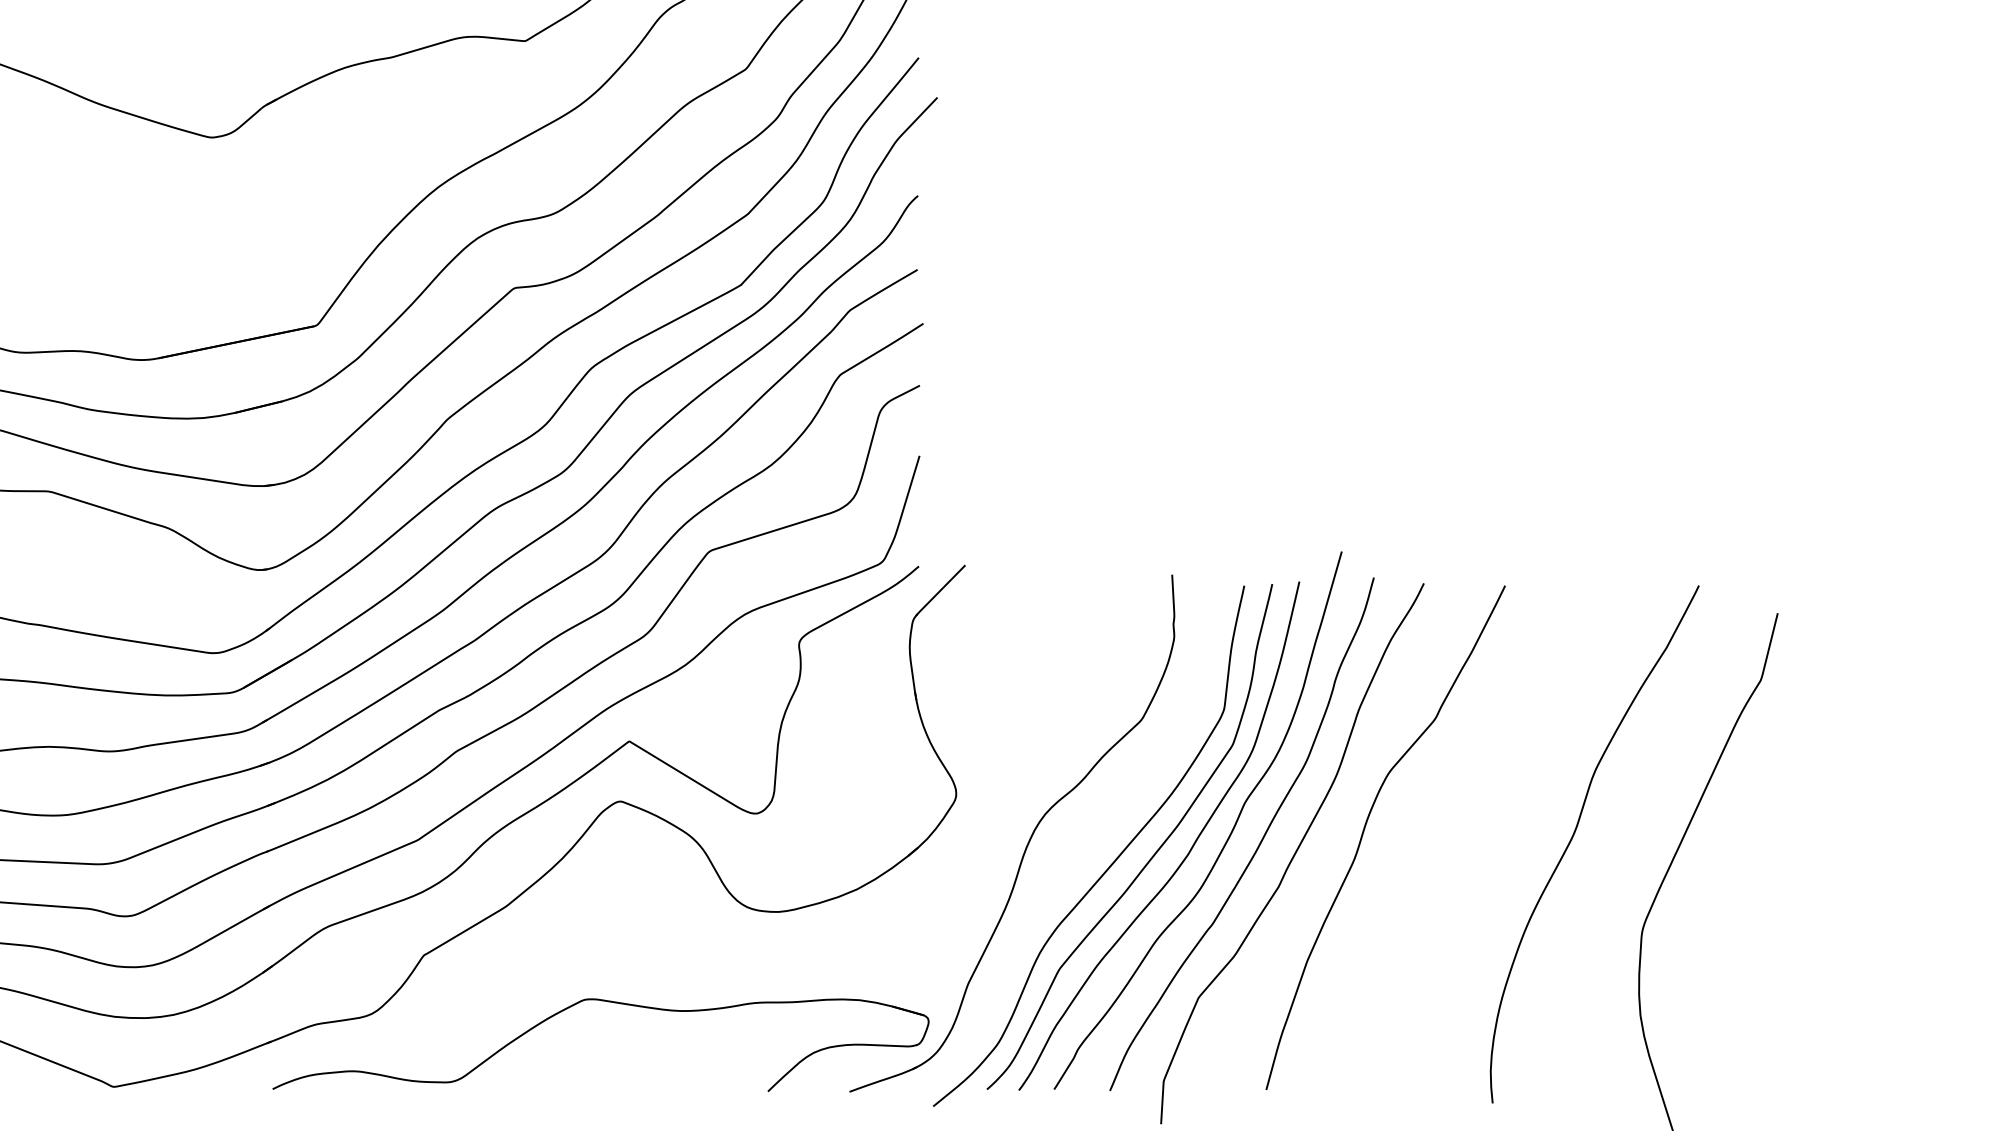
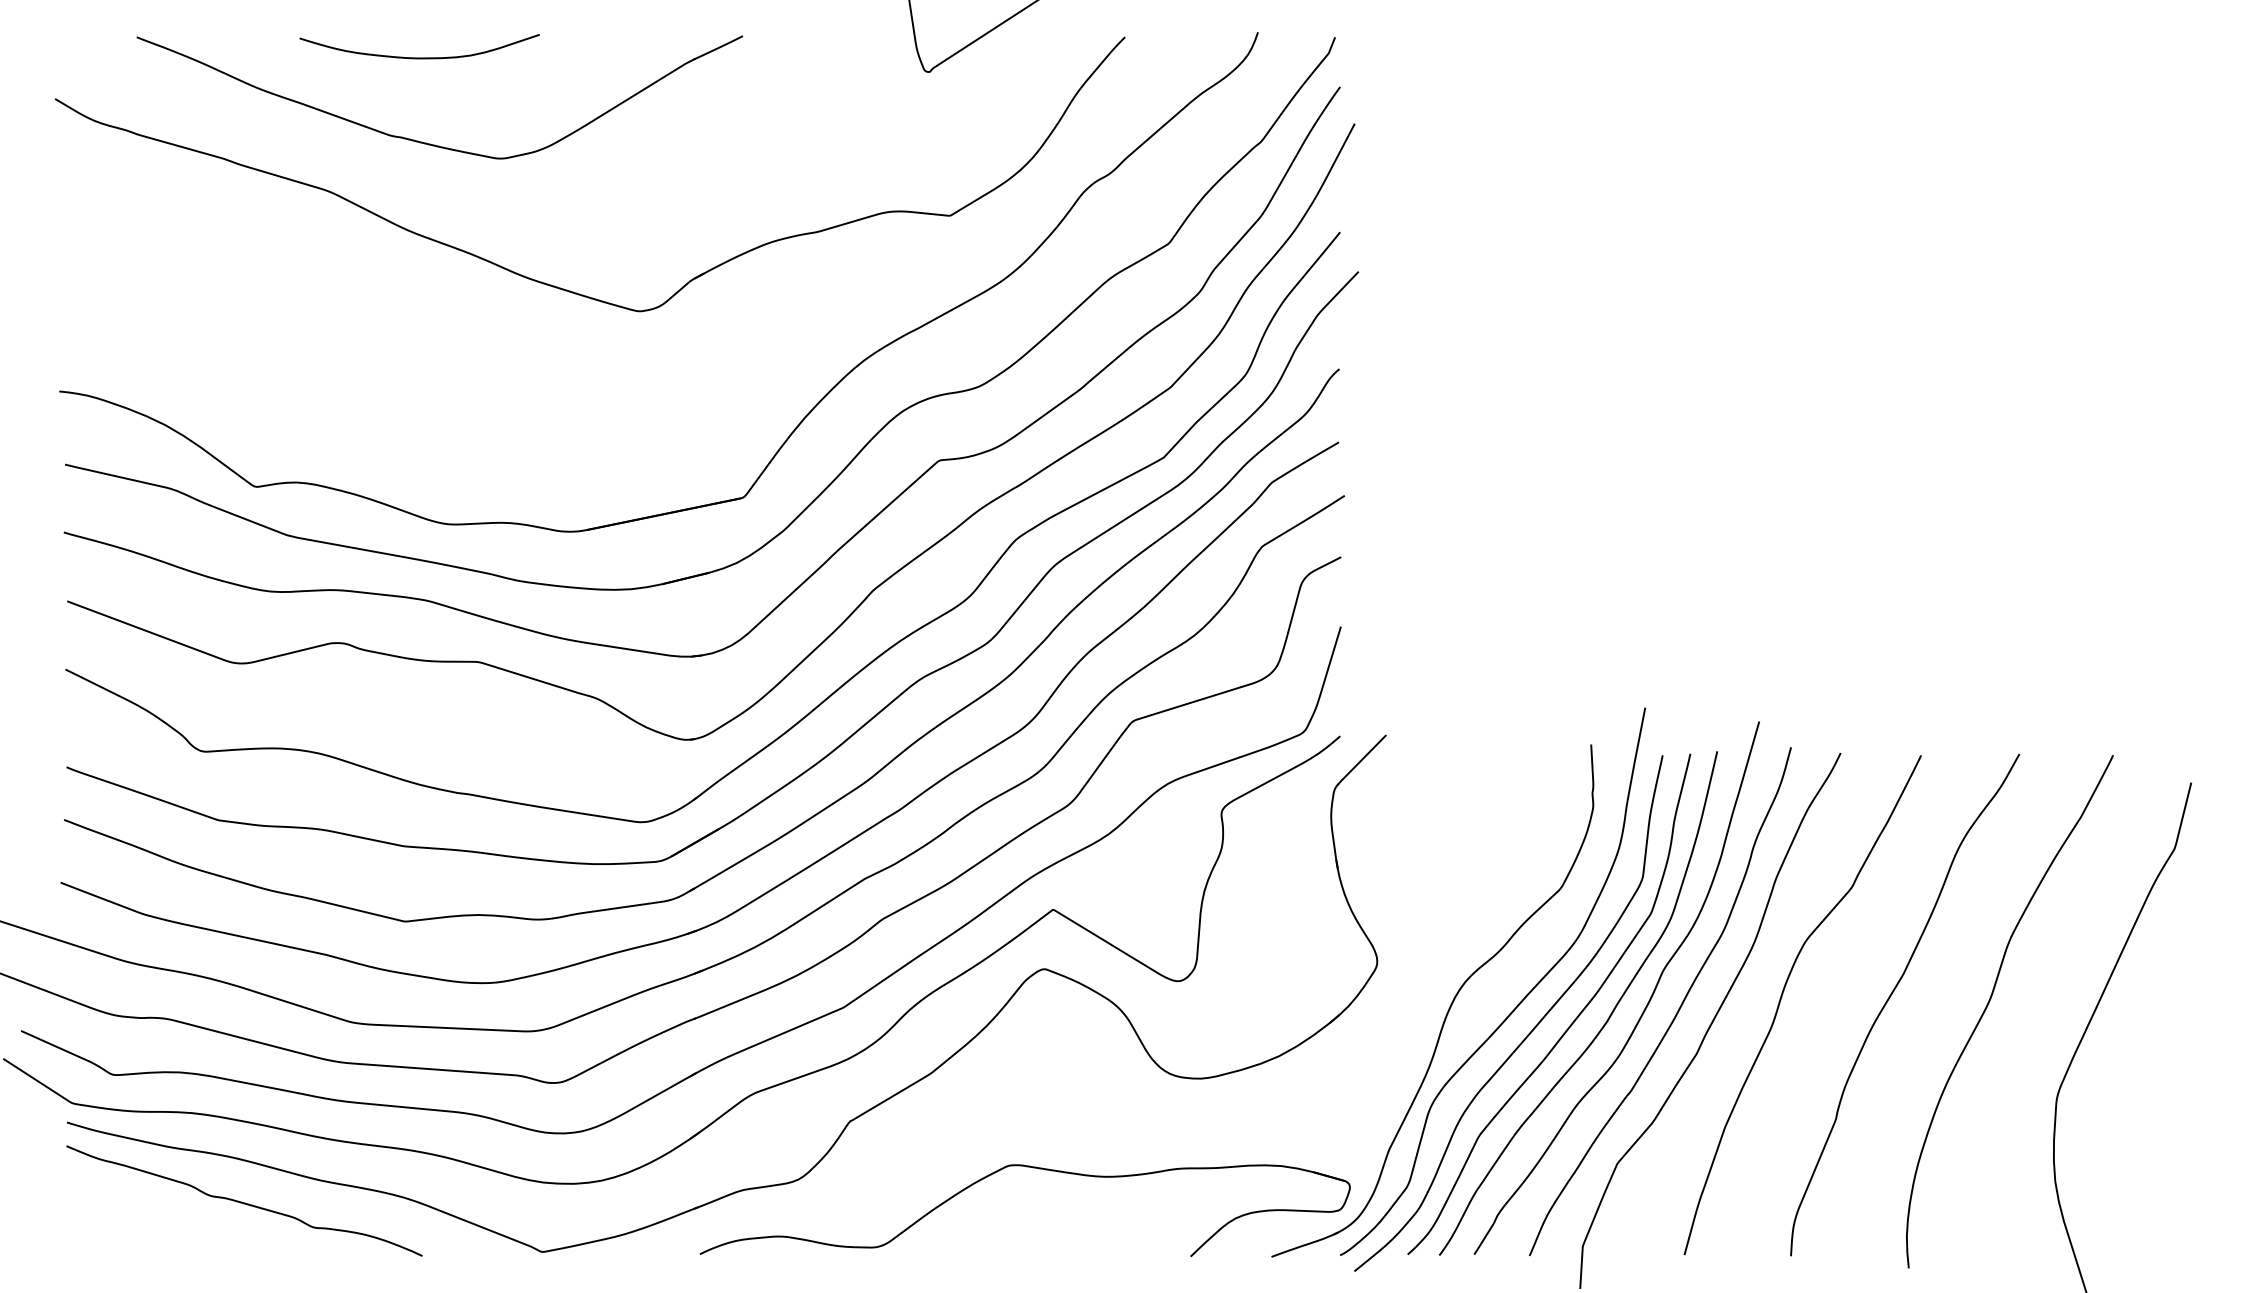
curve: (1475, 829) -> (1891, 996), added
curve: (1097, 837) -> (1517, 1004), added

